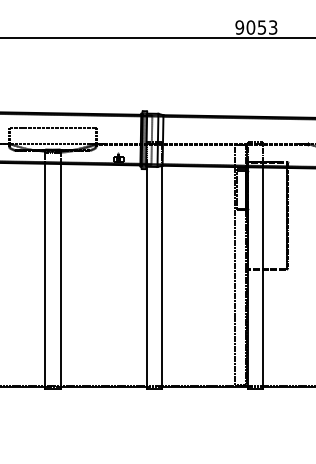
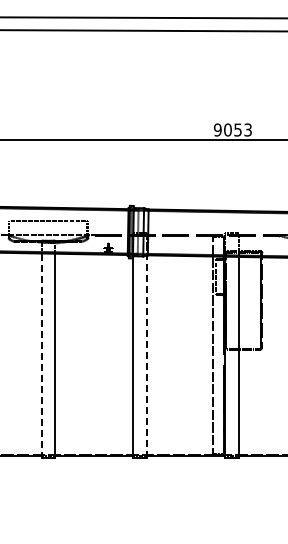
line: (45, 277) -> (41, 356), solid -> dashed
line: (162, 277) -> (147, 356), solid -> dashed

